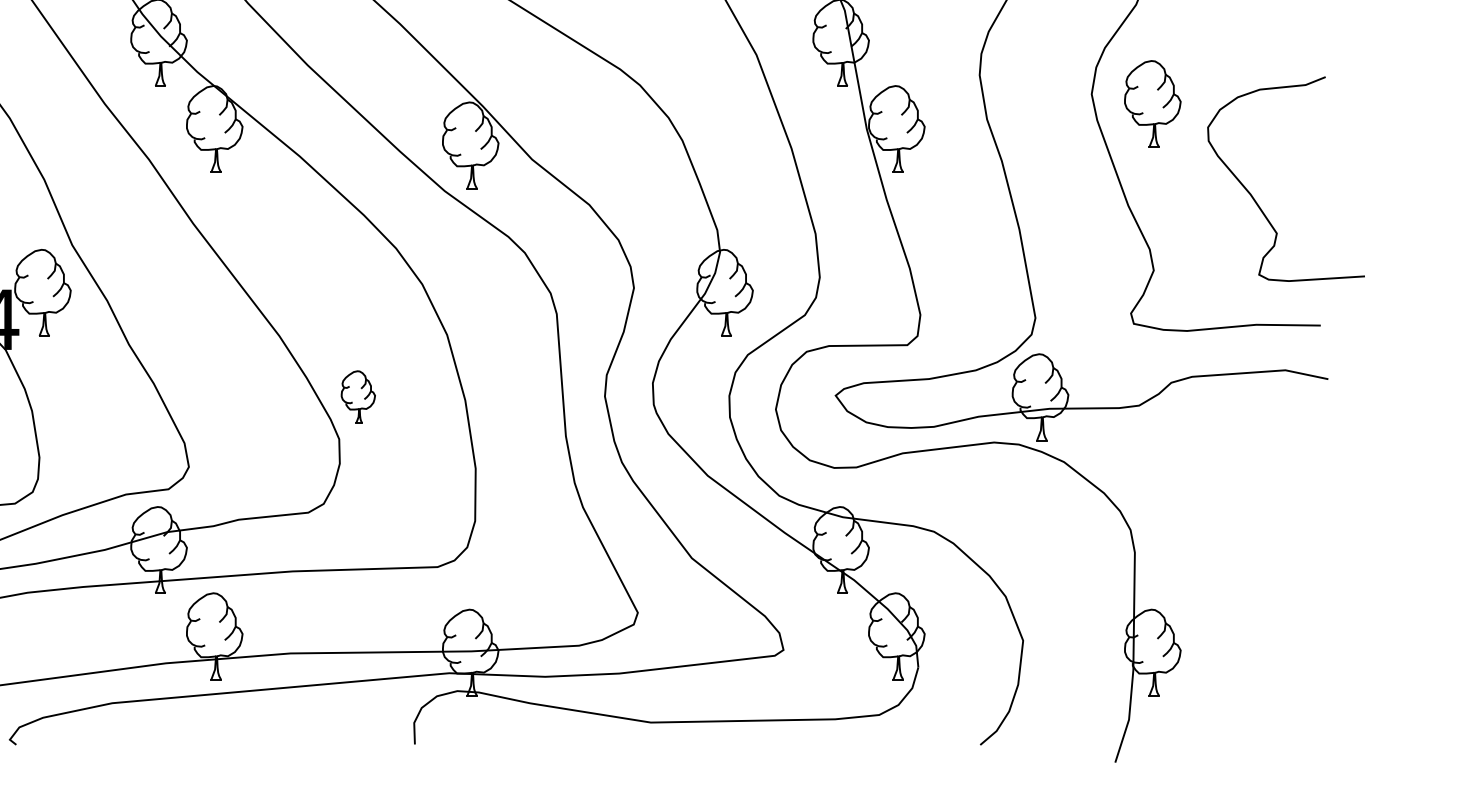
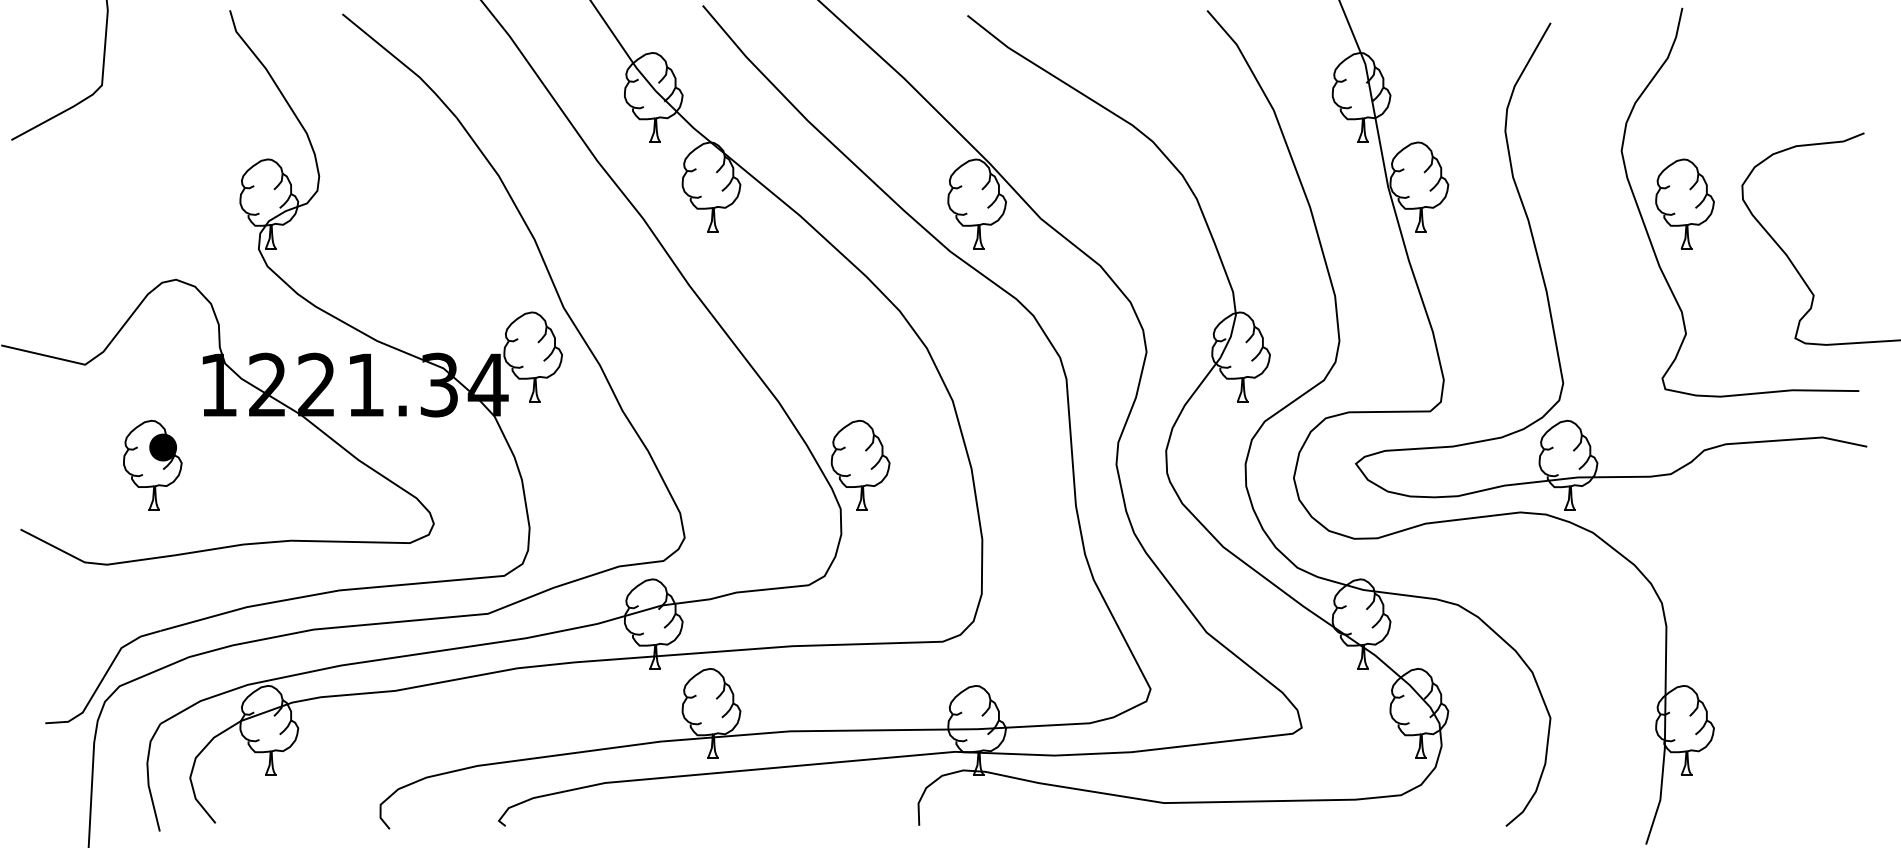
part: (1152, 103) -> (1684, 203), moved
part: (358, 396) -> (860, 464), size x1.67

